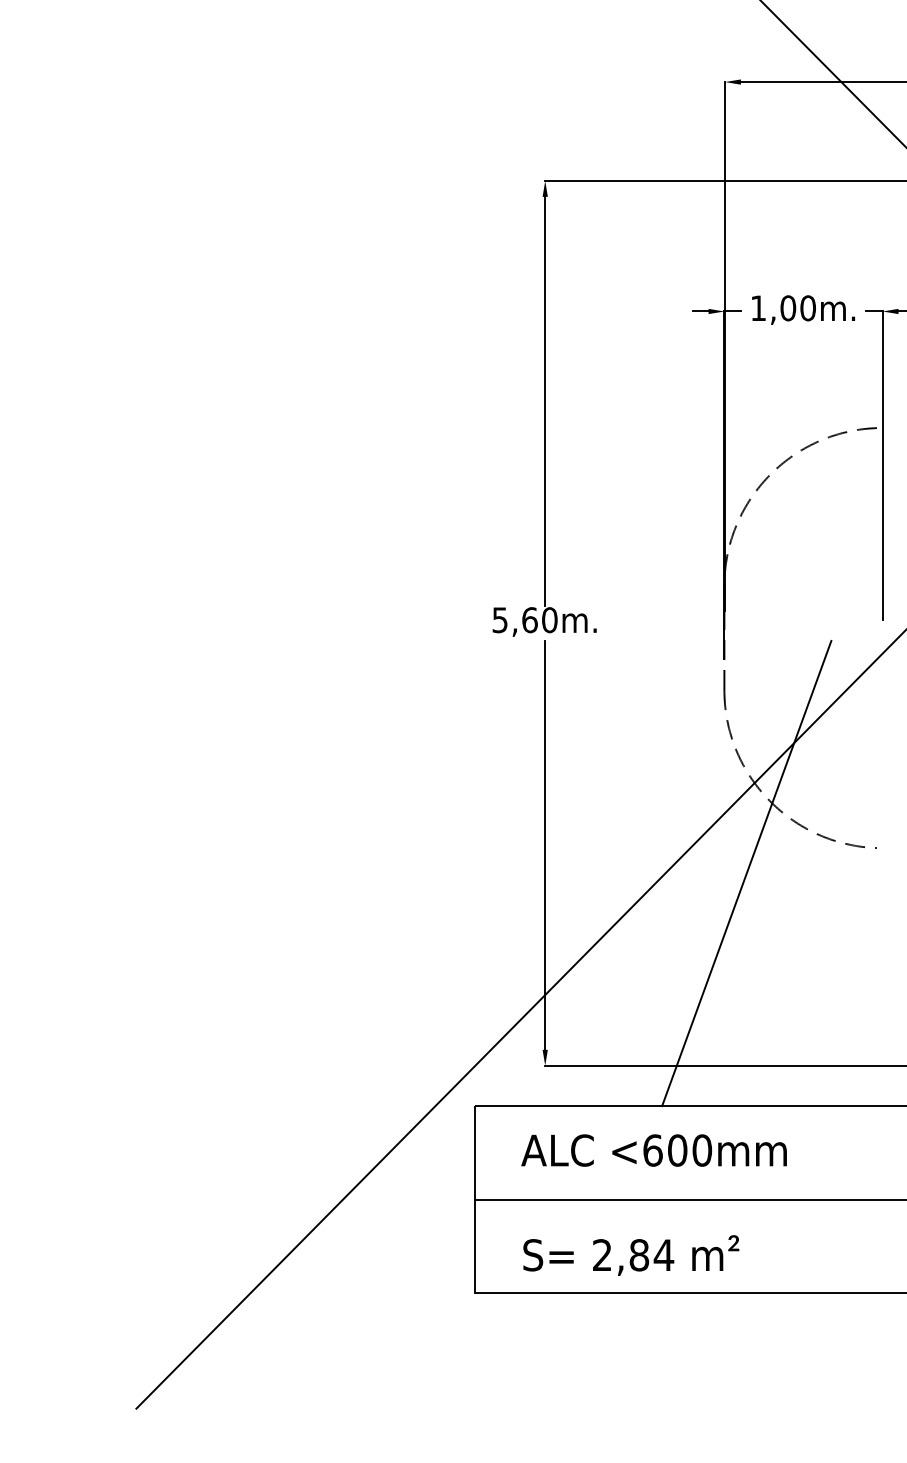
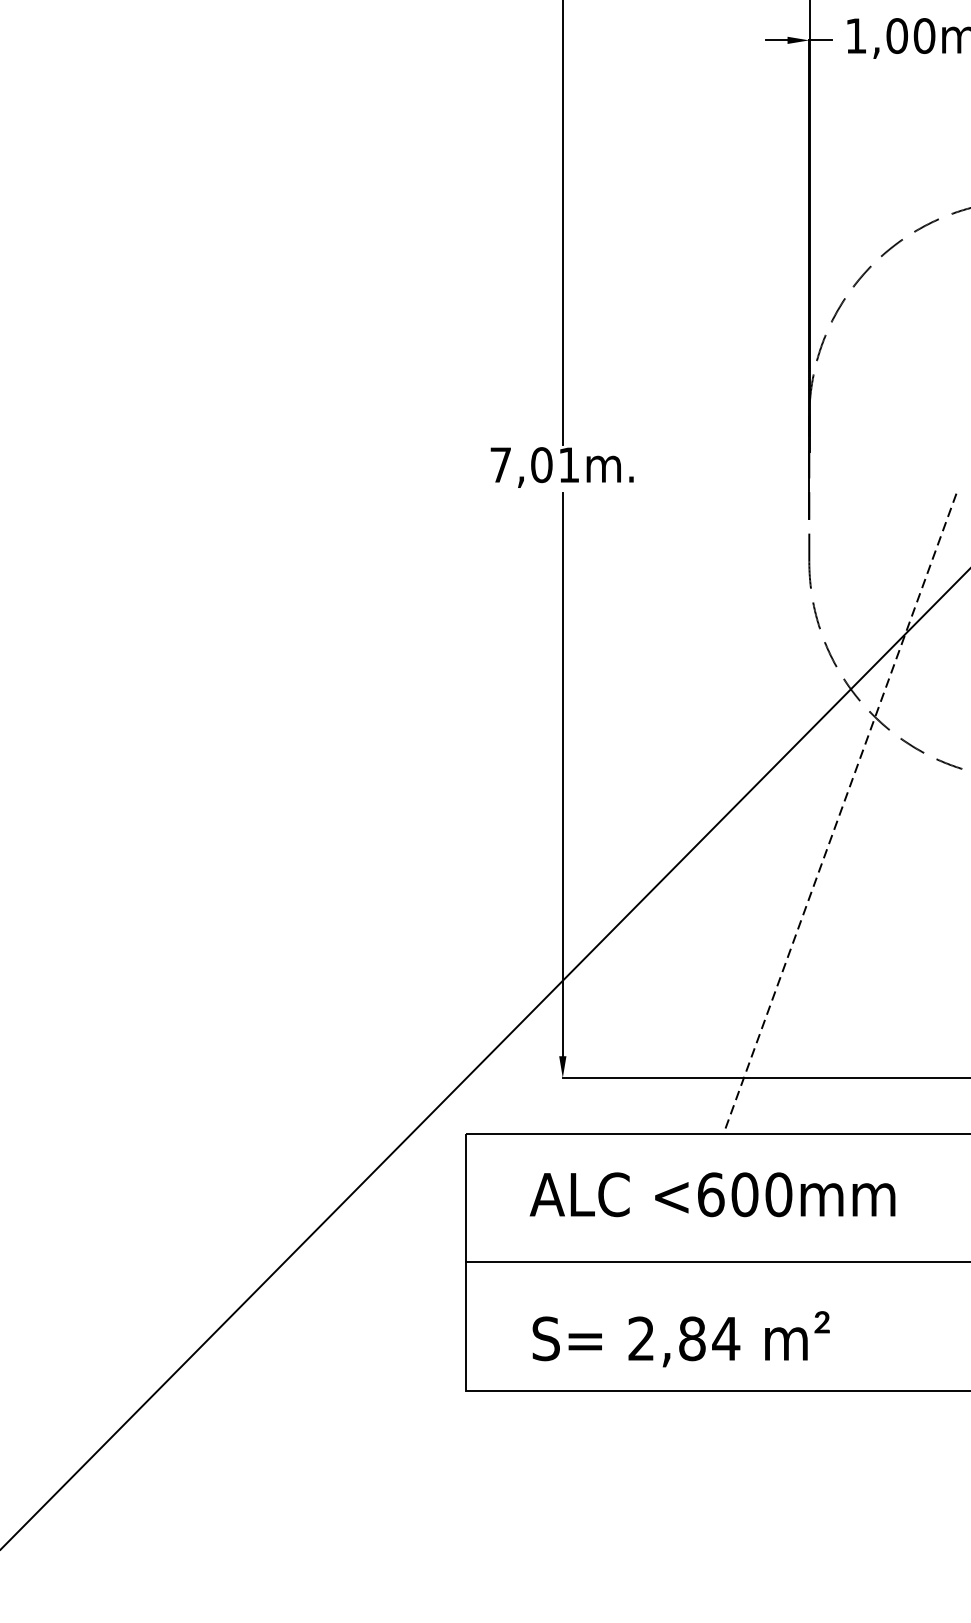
text: (524, 620) -> (534, 465), 5,60m. -> 7,01m.
line: (746, 874) -> (839, 814), solid -> dashed

